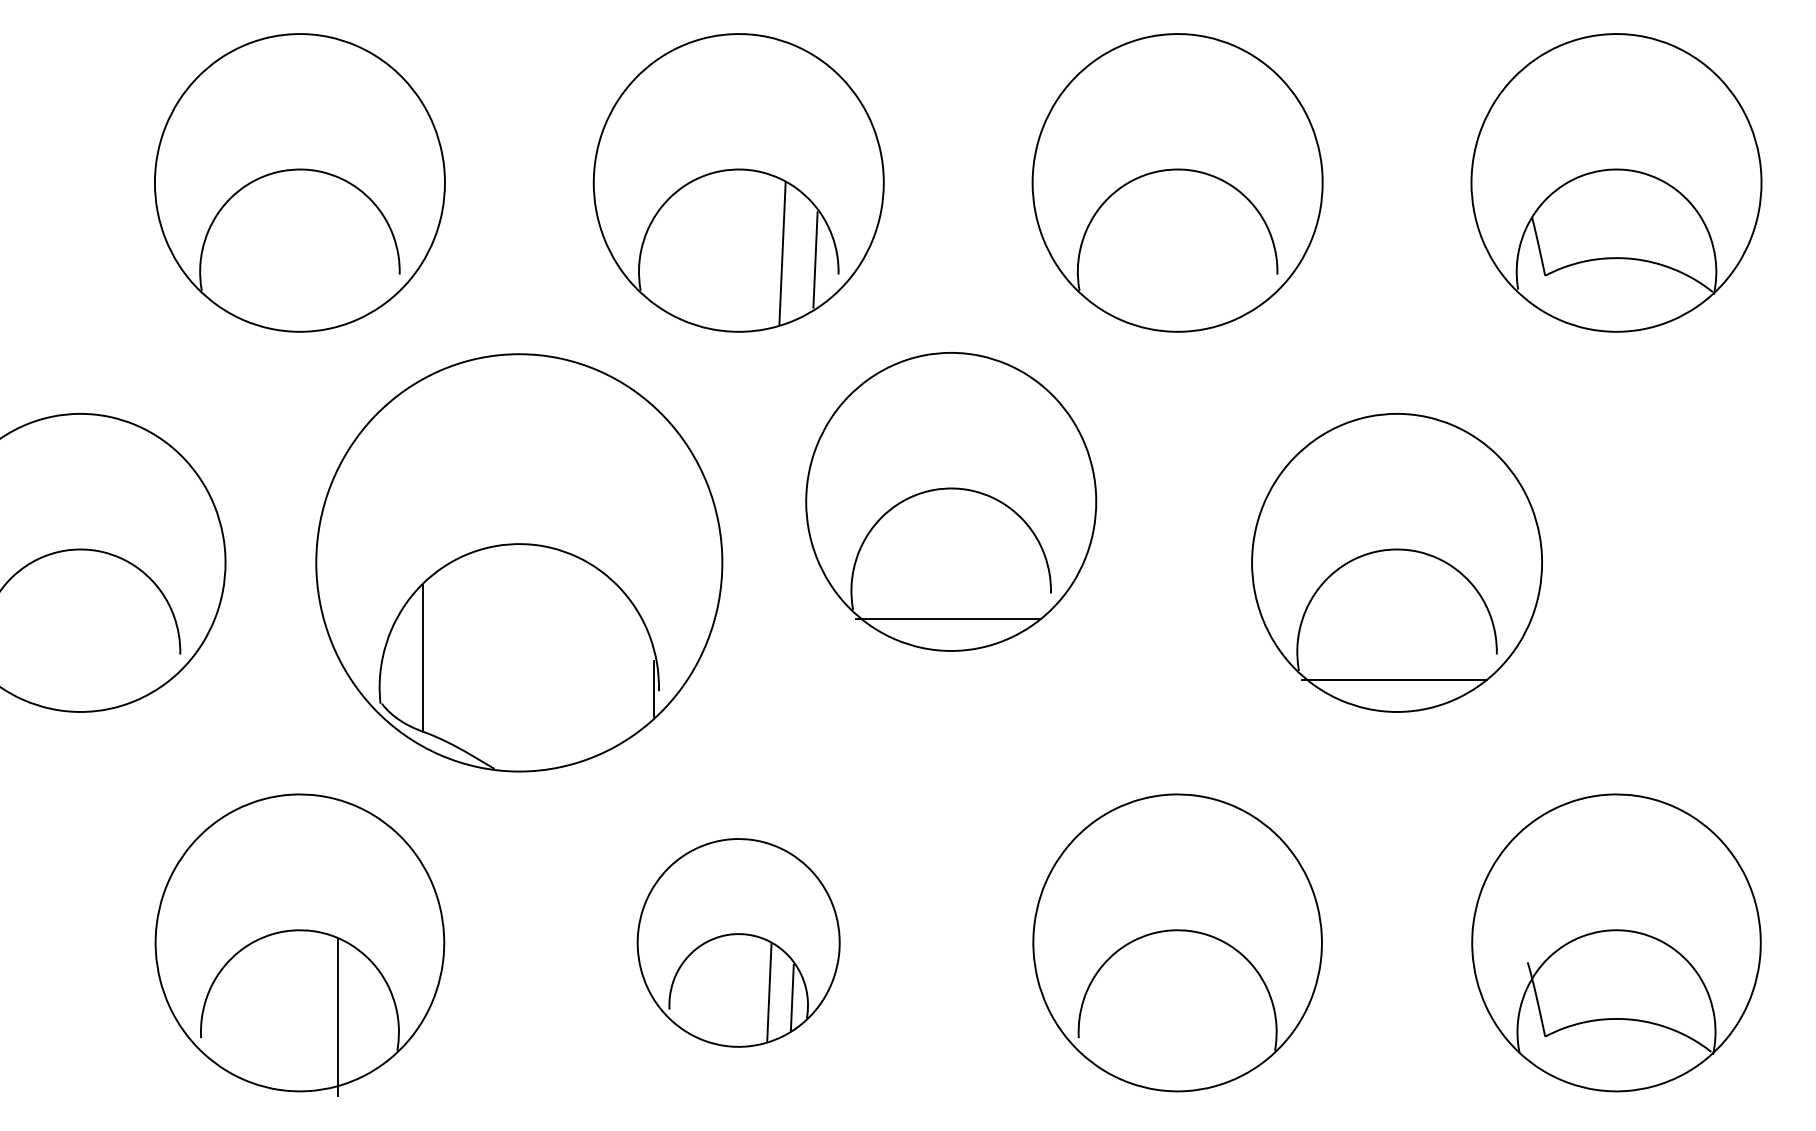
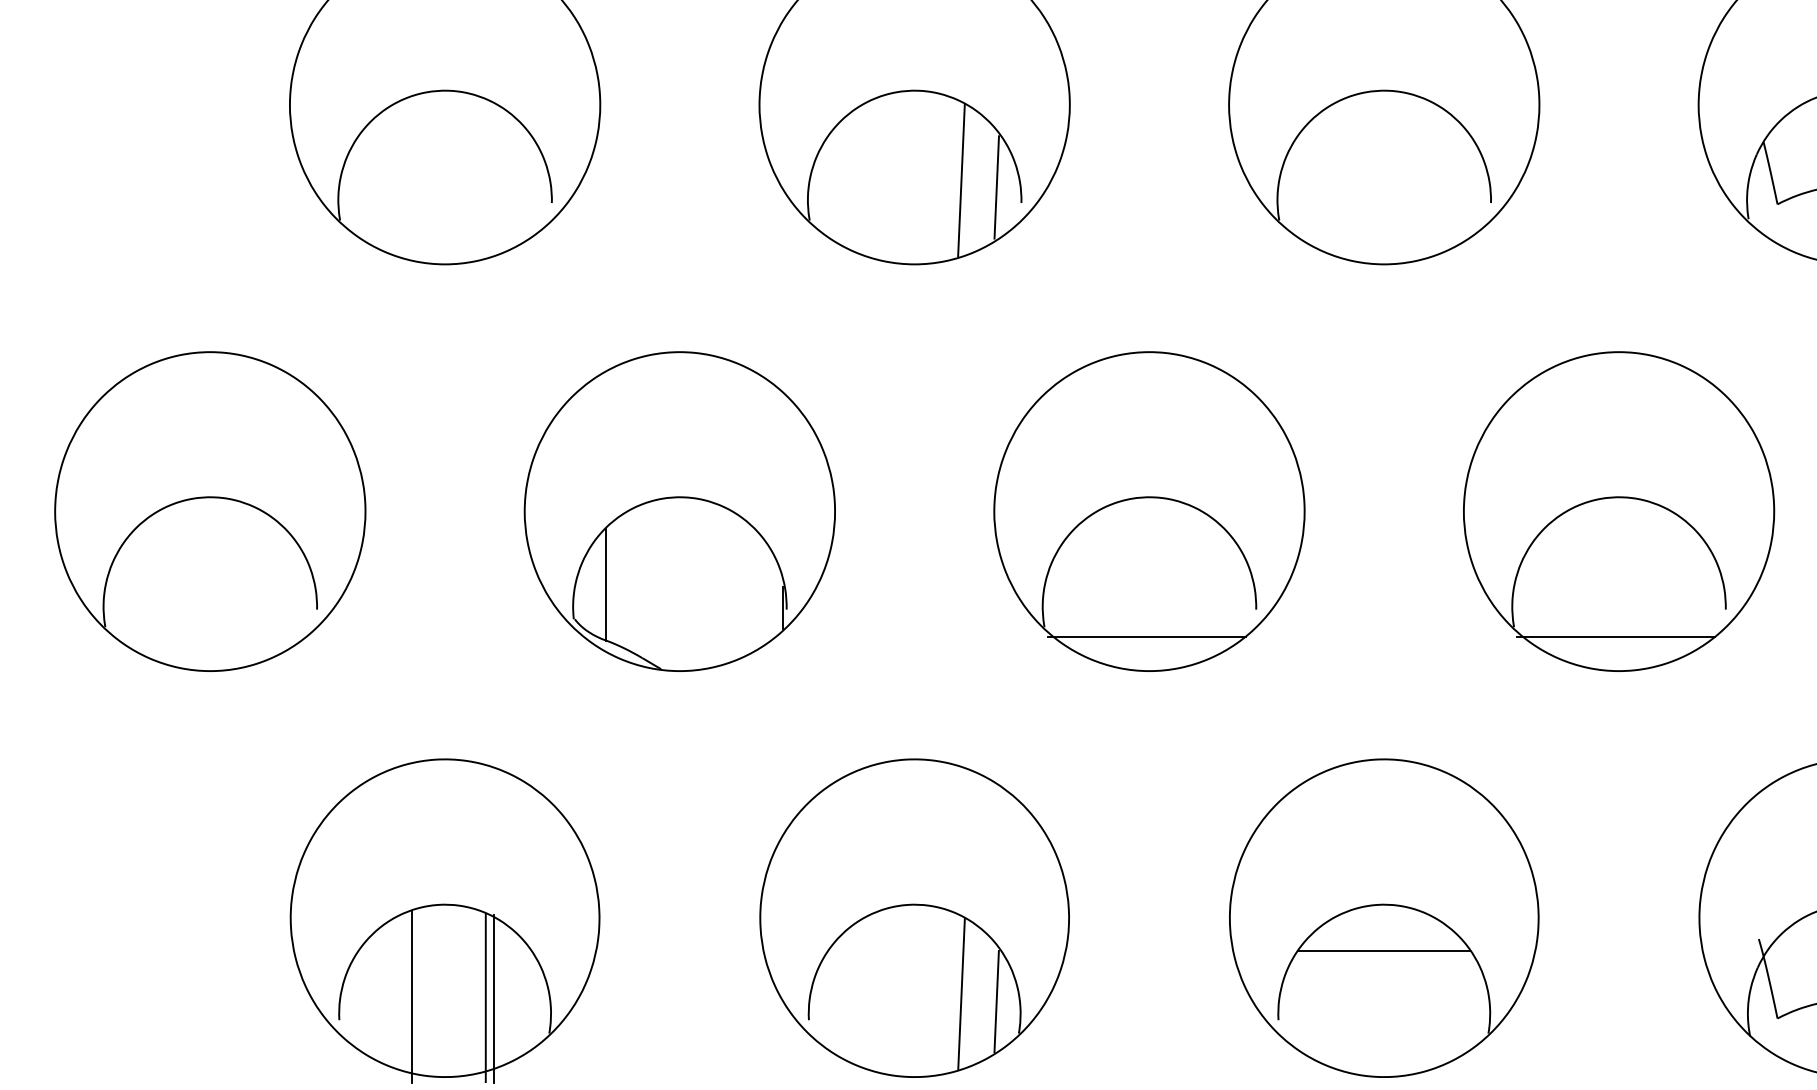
part: (951, 501) -> (1149, 511), moved
part: (519, 562) -> (680, 511), size x0.71
part: (738, 942) -> (914, 917), size x1.43
line: (1177, 973) -> (1384, 950), added
line: (268, 1015) -> (411, 995), added
line: (345, 1017) -> (493, 998), added

